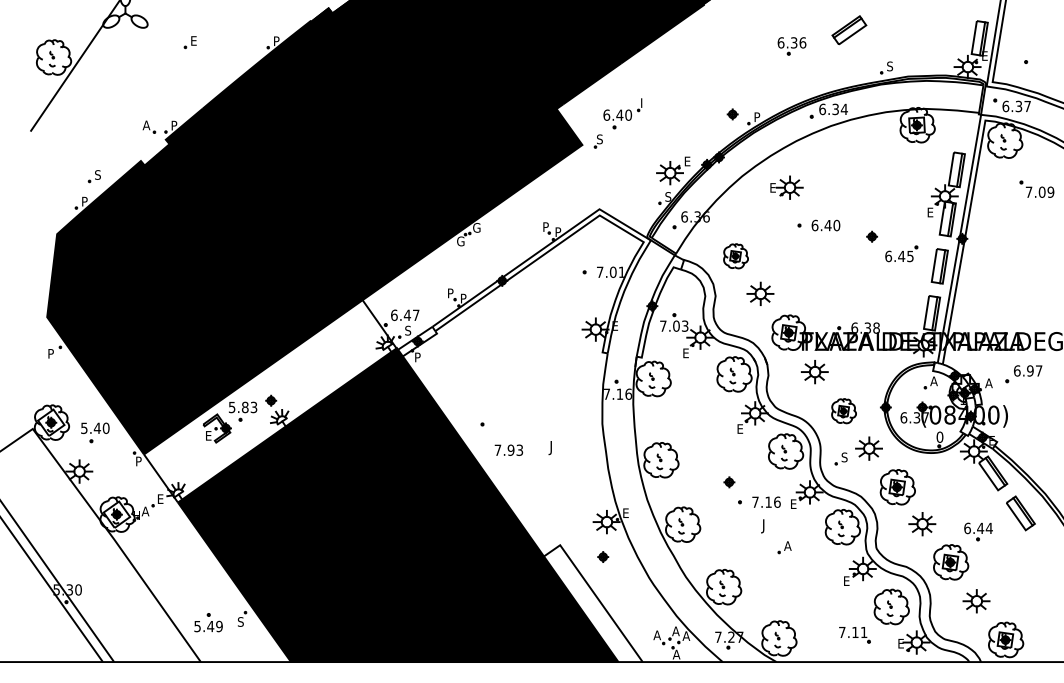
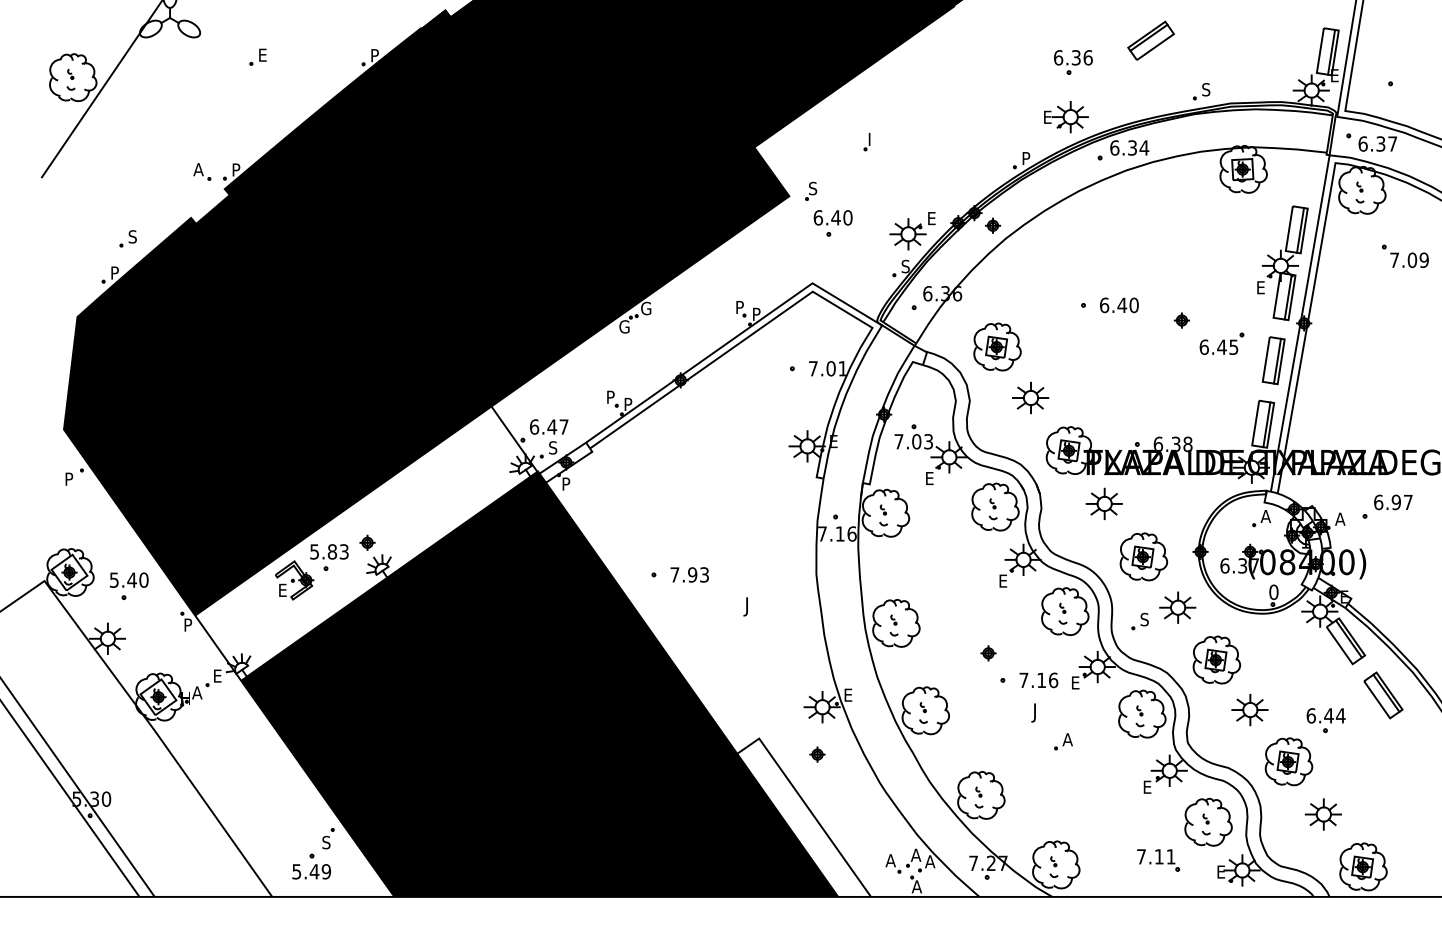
part: (732, 114) -> (992, 225), moved
part: (617, 119) -> (832, 223), moved
part: (786, 188) -> (1066, 117), moved
part: (736, 255) -> (997, 346), size x1.43
part: (843, 410) -> (1143, 556), size x1.43
text: (508, 449) -> (689, 574), moved
part: (208, 622) -> (311, 866), moved

